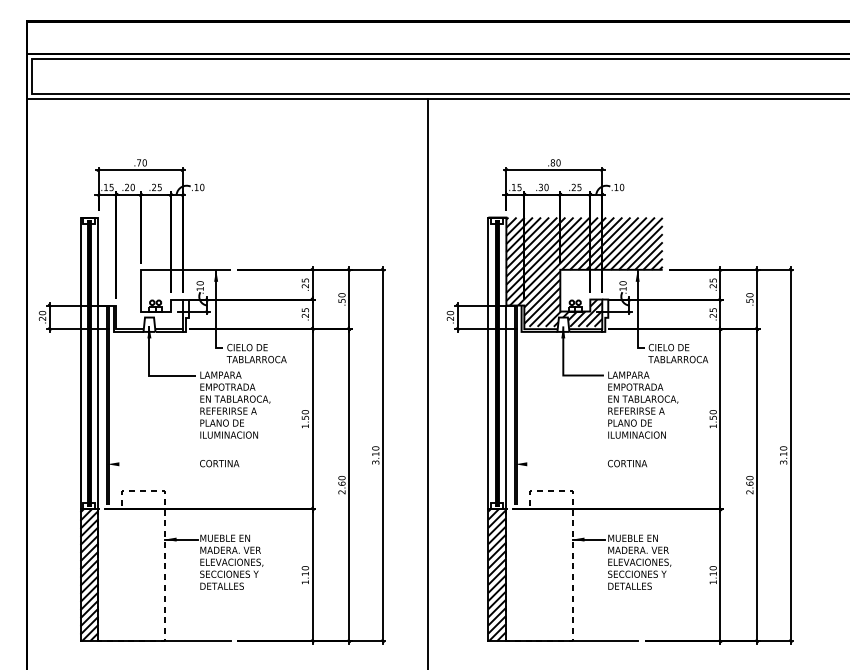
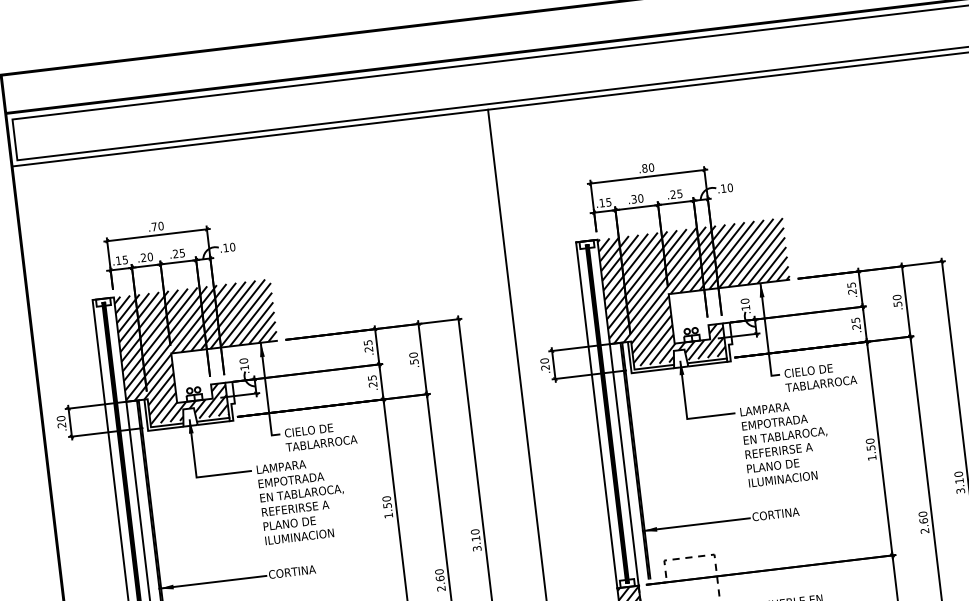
hatch: (164, 271) -> (199, 352), added
line: (152, 464) -> (212, 582), added
line: (560, 464) -> (696, 524), added

